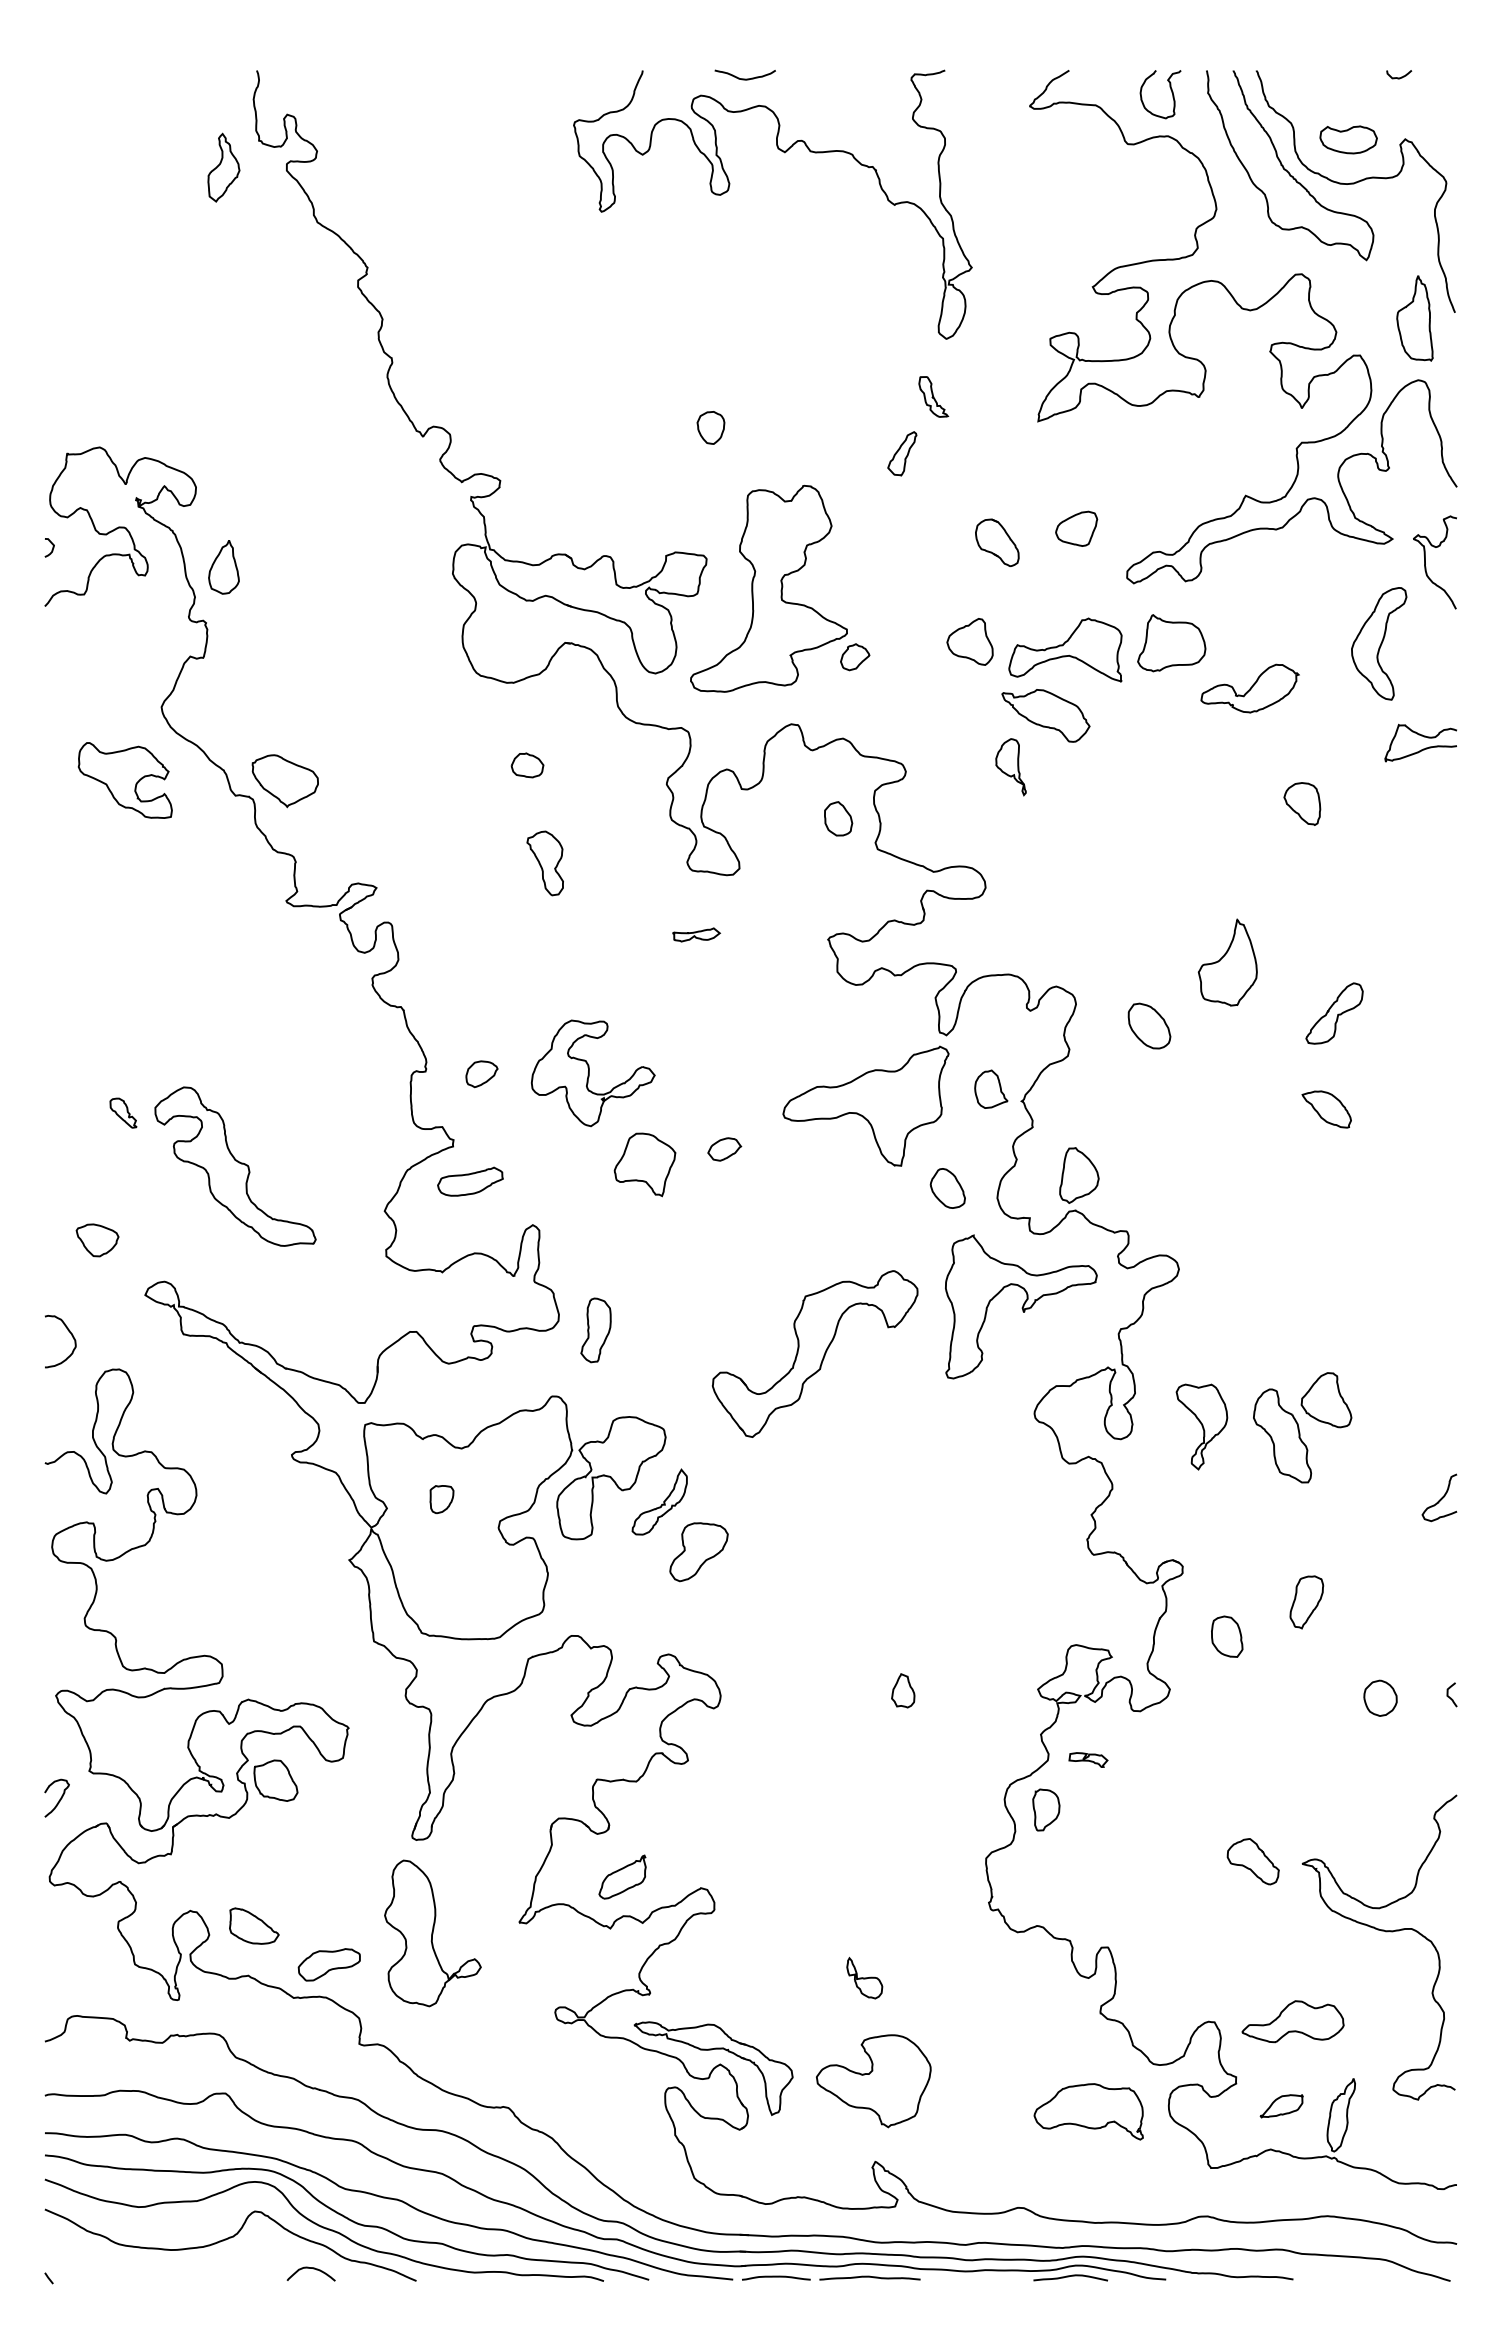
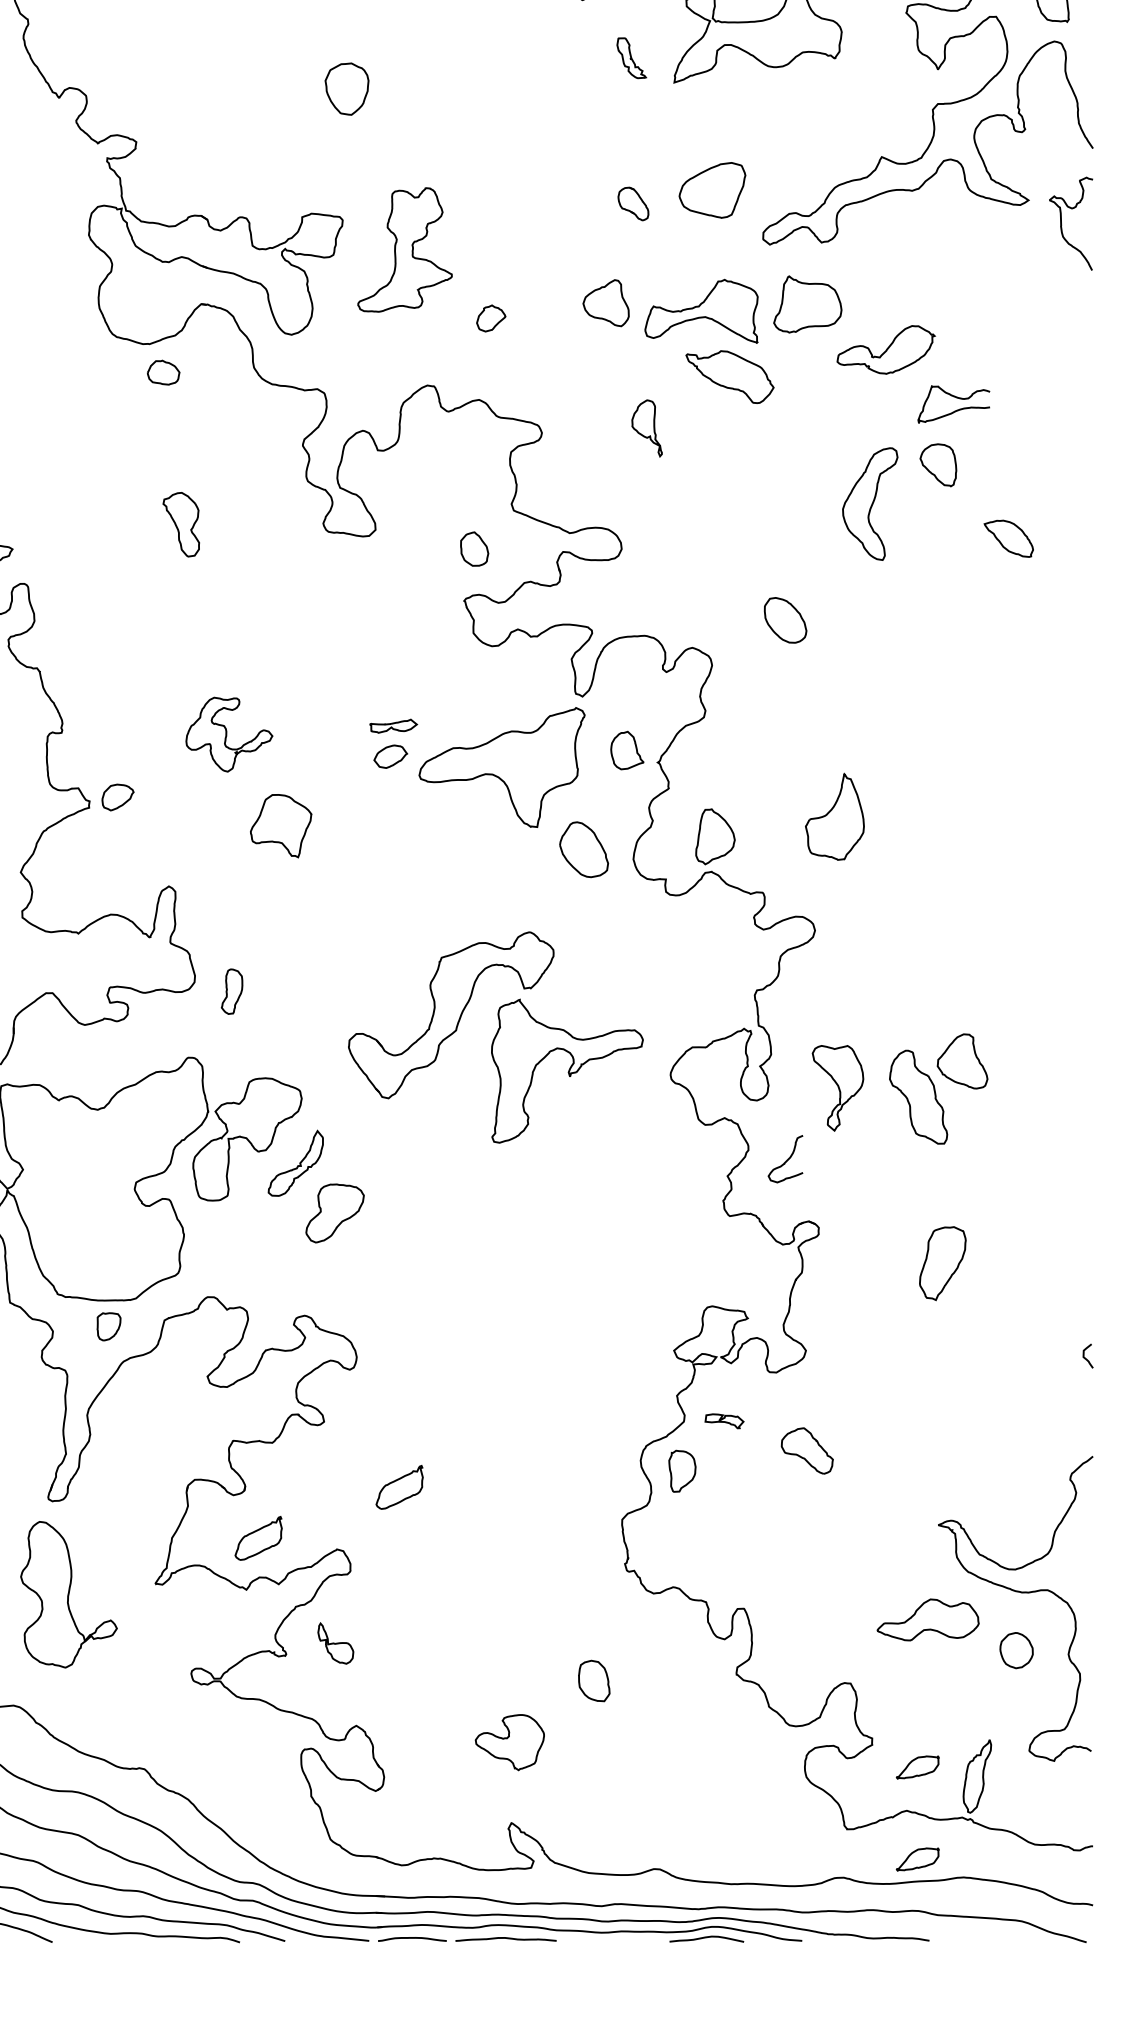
part: (933, 396) -> (631, 57), moved
part: (710, 427) -> (346, 88), size x1.6
part: (902, 453) -> (538, 114), removed
part: (1076, 528) -> (712, 189), size x1.6
part: (997, 542) -> (633, 203), size x0.7
part: (768, 588) -> (404, 249), size x0.6
part: (1379, 643) -> (870, 503), moved
part: (1045, 715) -> (729, 376), moved
curve: (1421, 736) -> (954, 397), moved
part: (527, 765) -> (163, 372), moved
part: (838, 818) -> (474, 548), moved
part: (696, 934) -> (393, 725), moved
part: (1227, 962) -> (834, 816), moved
part: (1334, 1013) -> (970, 674), removed
part: (1149, 1025) -> (785, 619), moved
part: (593, 1073) -> (229, 734), size x0.7
part: (481, 1074) -> (117, 797), moved
part: (1326, 1109) -> (1008, 538), moved
part: (724, 1149) -> (390, 756), moved
part: (470, 1181) -> (106, 842), removed
part: (947, 1188) -> (583, 849), size x1.4
part: (1021, 1306) -> (567, 1070), moved
part: (595, 1330) -> (231, 991), size x0.7
curve: (1440, 1498) -> (786, 1159), moved
part: (441, 1499) -> (108, 1326), moved
part: (1306, 1602) -> (942, 1263), size x1.4
part: (1227, 1636) -> (594, 1680), moved
part: (903, 1690) -> (539, 1351), removed
part: (1380, 1697) -> (1016, 1649), moved
part: (763, 1825) -> (399, 1486), added
part: (1252, 1861) -> (806, 1450), moved
part: (864, 1977) -> (335, 1642), moved
part: (1292, 2021) -> (927, 1619), moved
part: (711, 2050) -> (347, 1711), removed
part: (873, 2081) -> (509, 1742), size x0.6
part: (1088, 2111) -> (724, 1772), removed
part: (1281, 2198) -> (917, 1859), added

